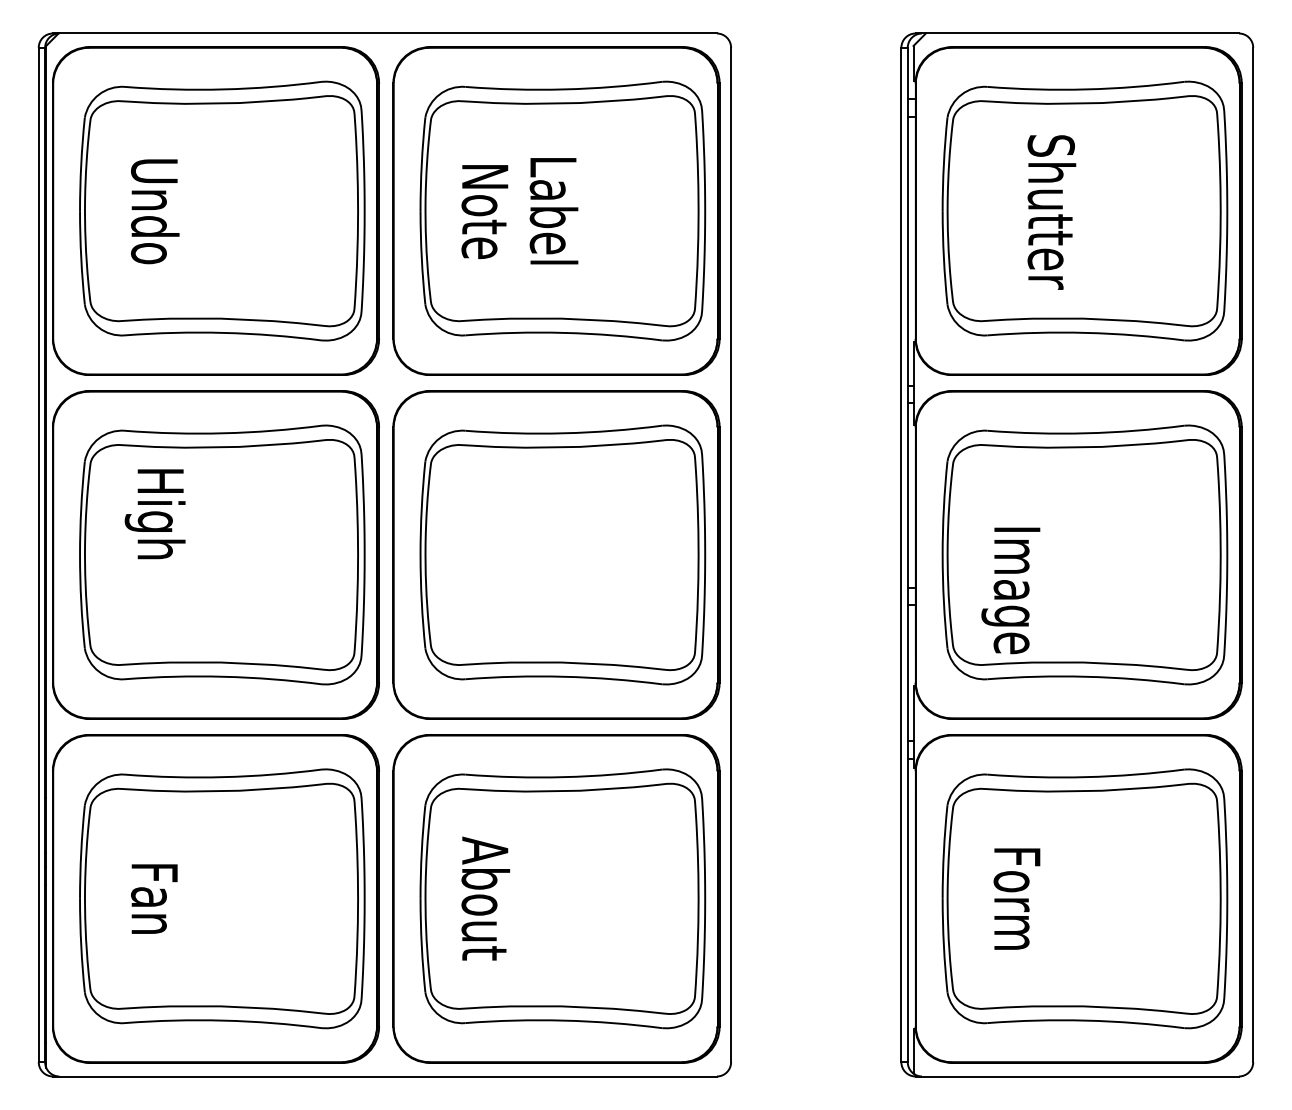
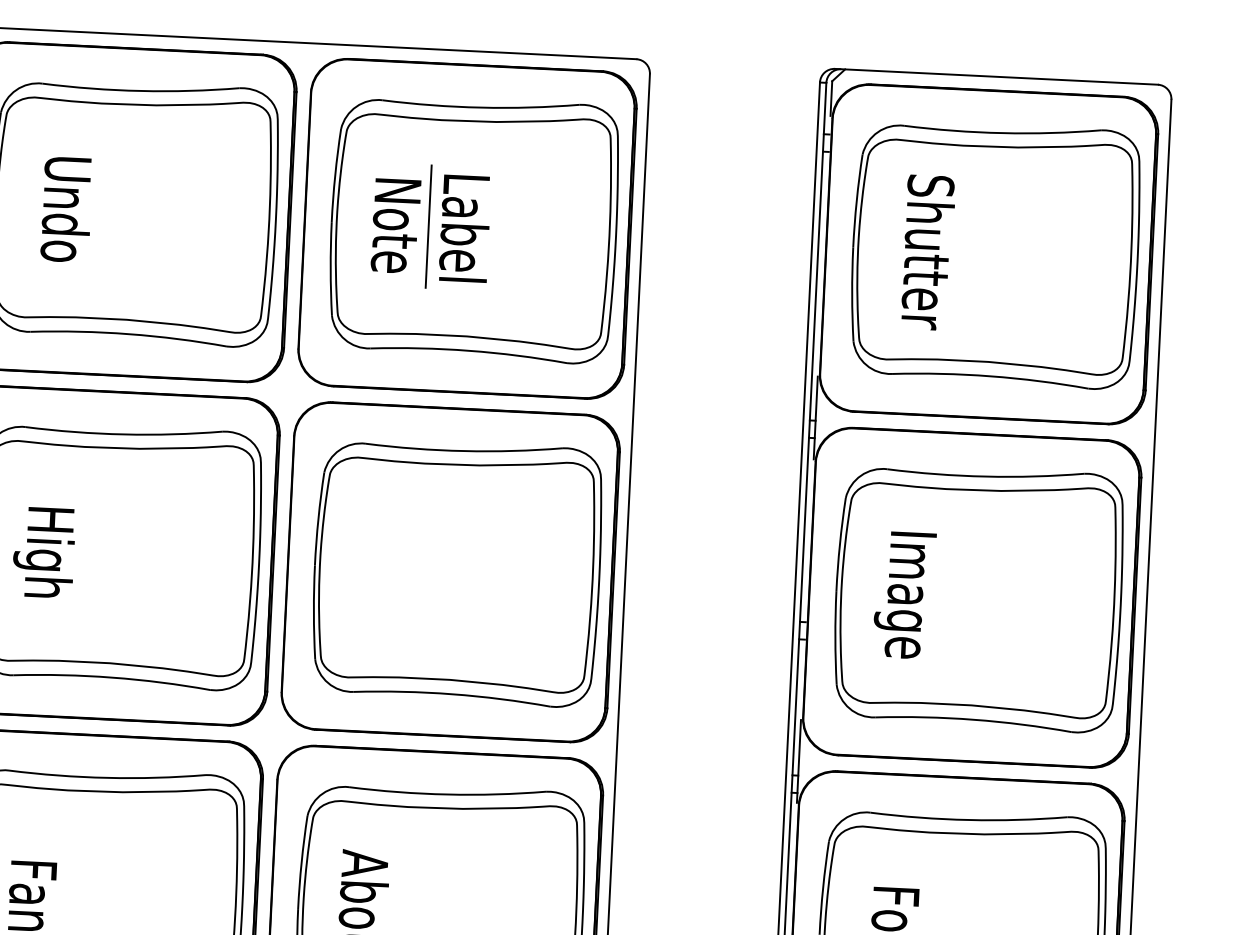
line: (517, 210) -> (428, 226), added
text: (1051, 212) -> (927, 252), moved
text: (154, 514) -> (43, 552), moved
text: (1010, 590) -> (904, 594), moved

